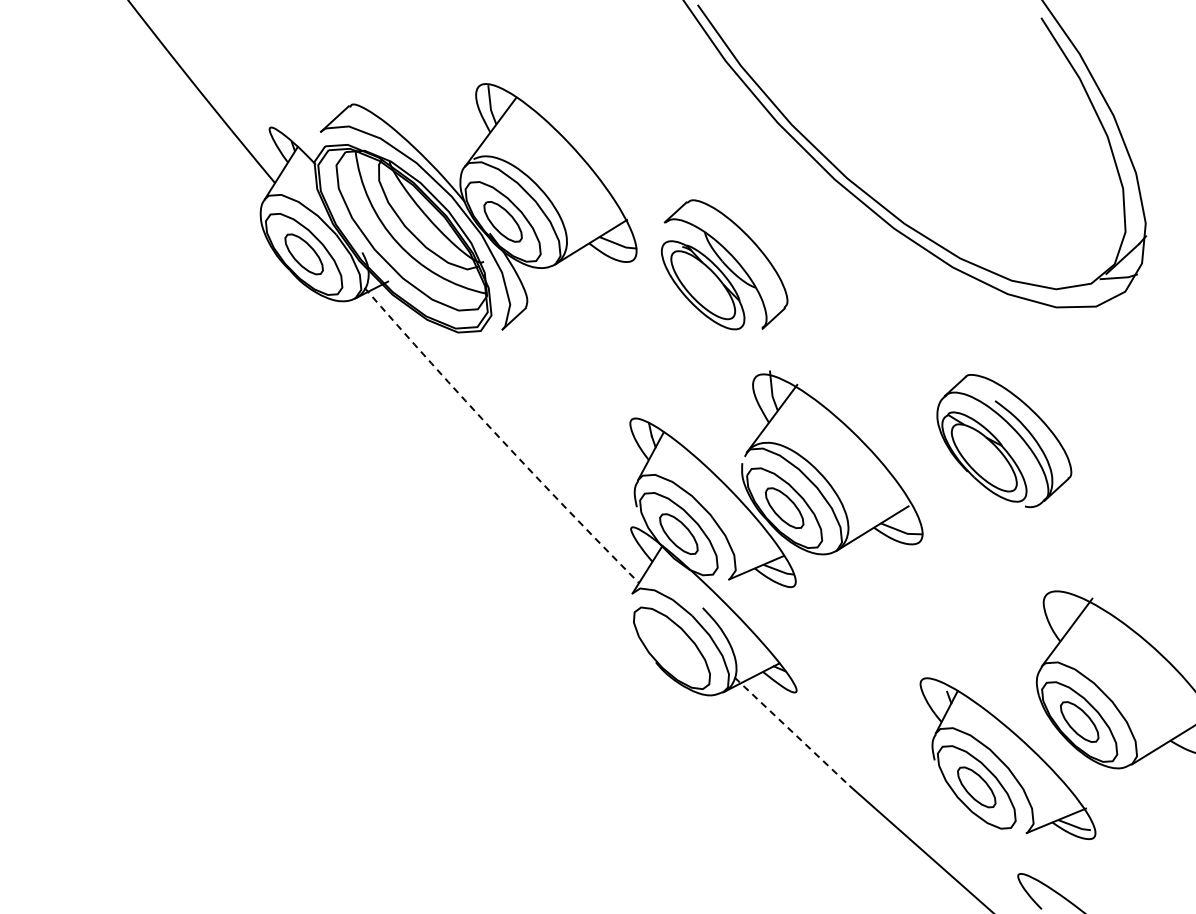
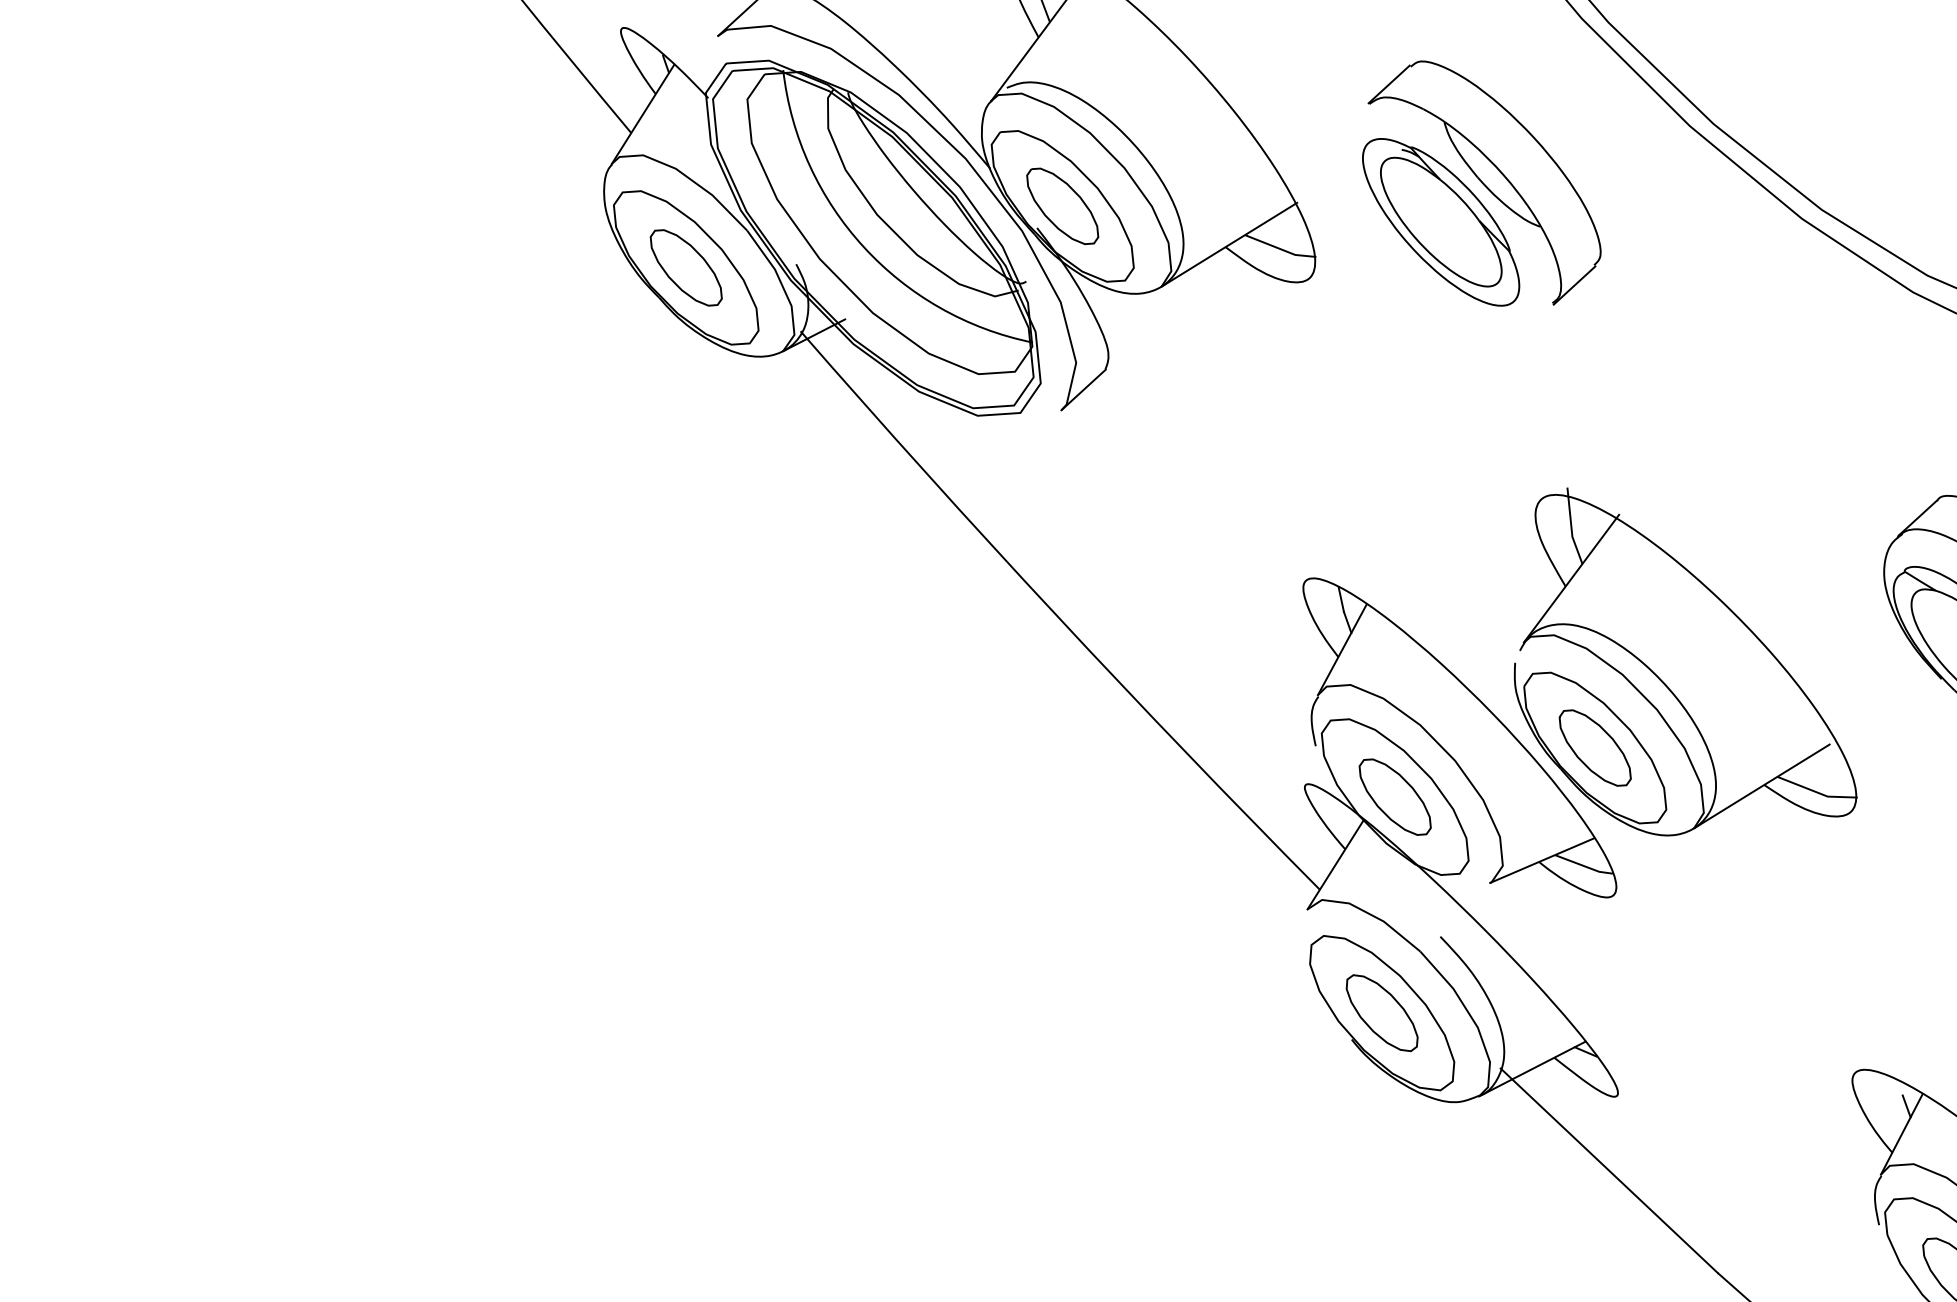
part: (724, 264) -> (1481, 182), moved
arc: (499, 437) -> (1055, 614), dashed -> solid
part: (671, 648) -> (1381, 1013), added
line: (792, 731) -> (1610, 1170), dashed -> solid

